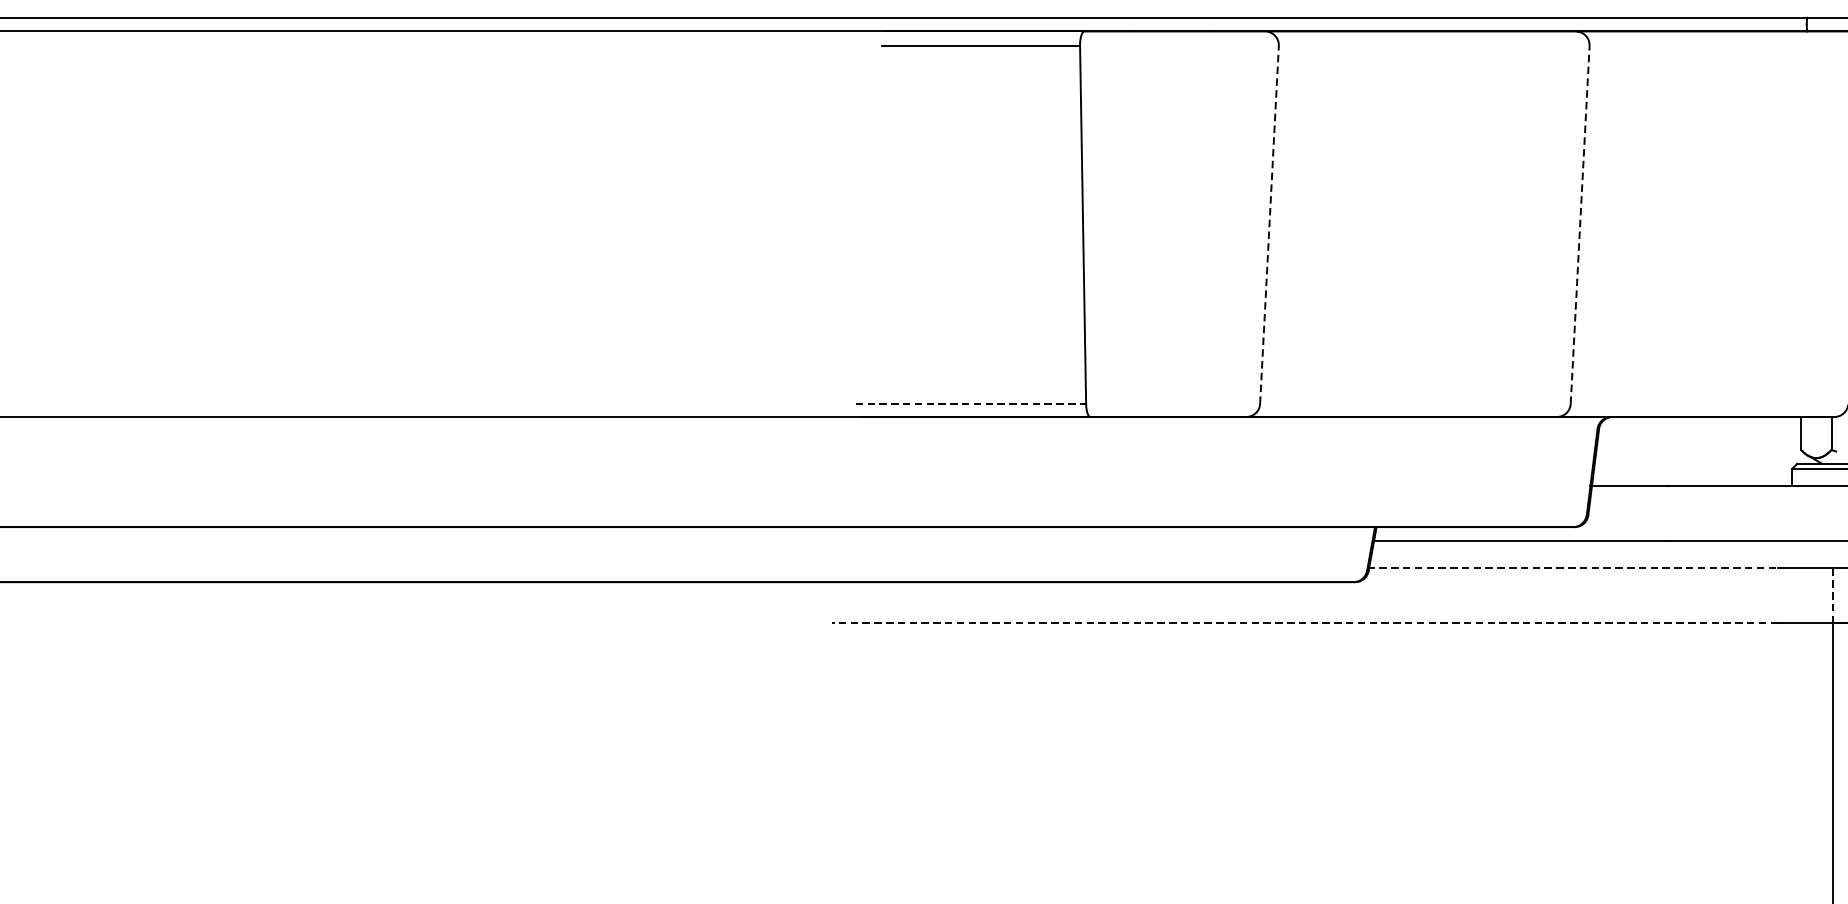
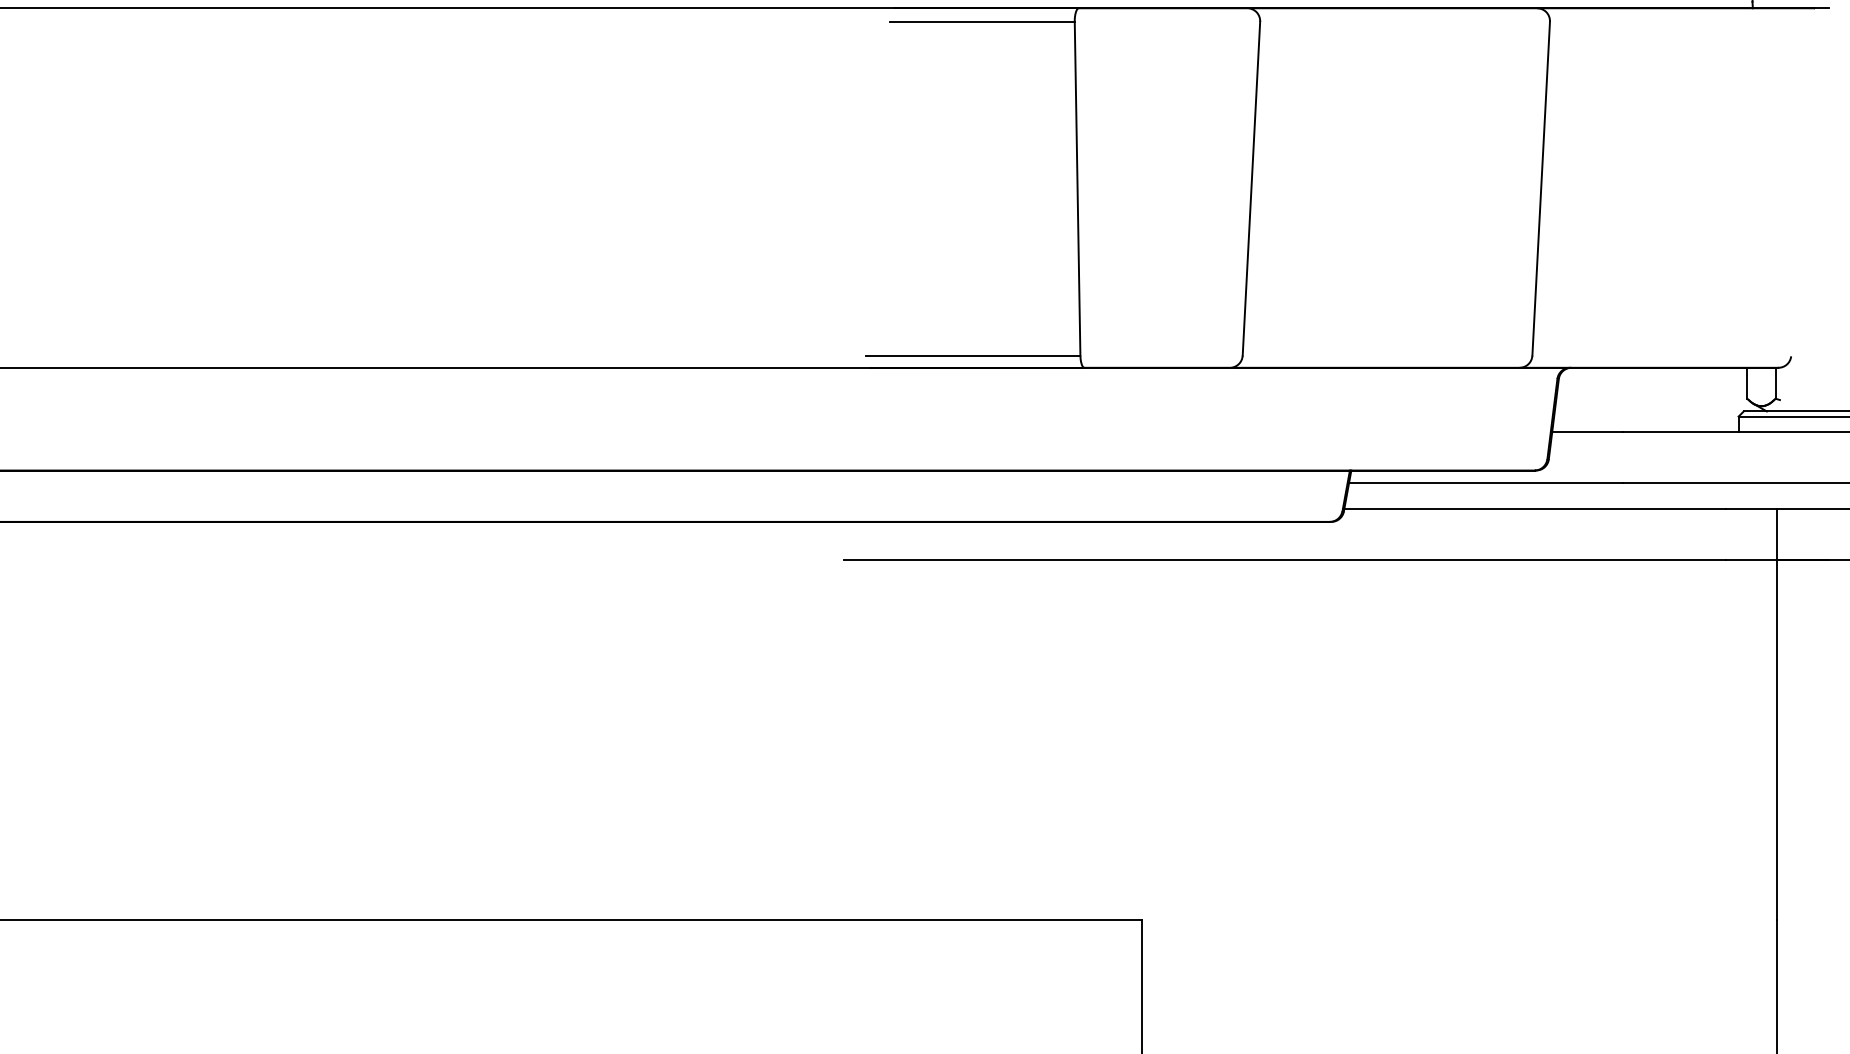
line: (1269, 224) -> (1251, 188), dashed -> solid
line: (1580, 224) -> (1541, 188), dashed -> solid
line: (971, 403) -> (973, 355), dashed -> solid
line: (1572, 568) -> (1534, 509), dashed -> solid
line: (1833, 595) -> (1777, 534), dashed -> solid
line: (1304, 623) -> (1284, 560), dashed -> solid

